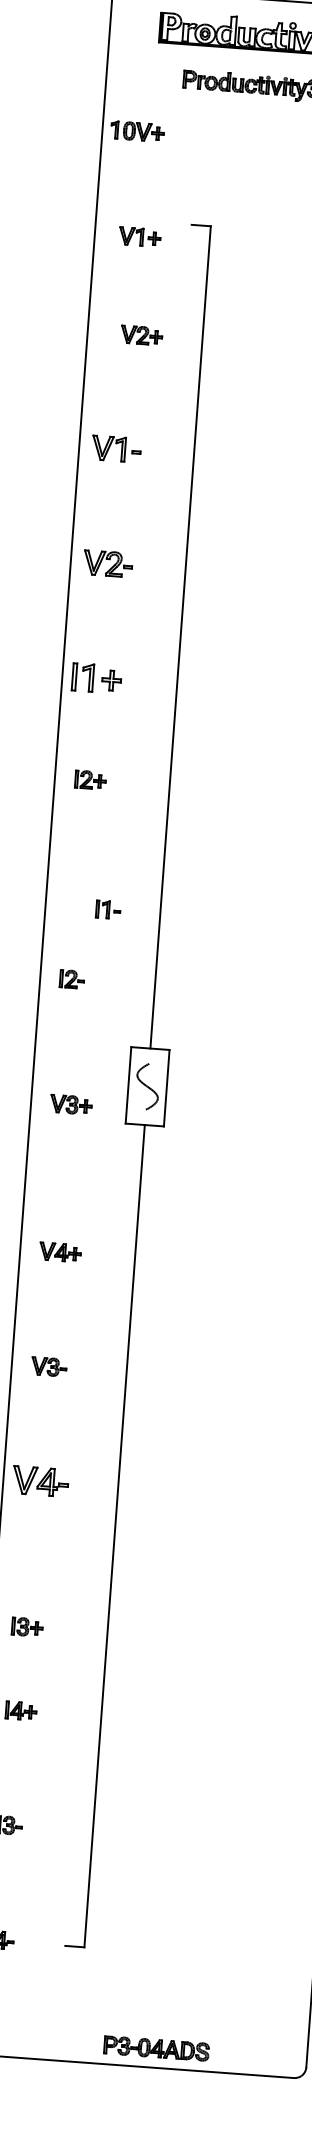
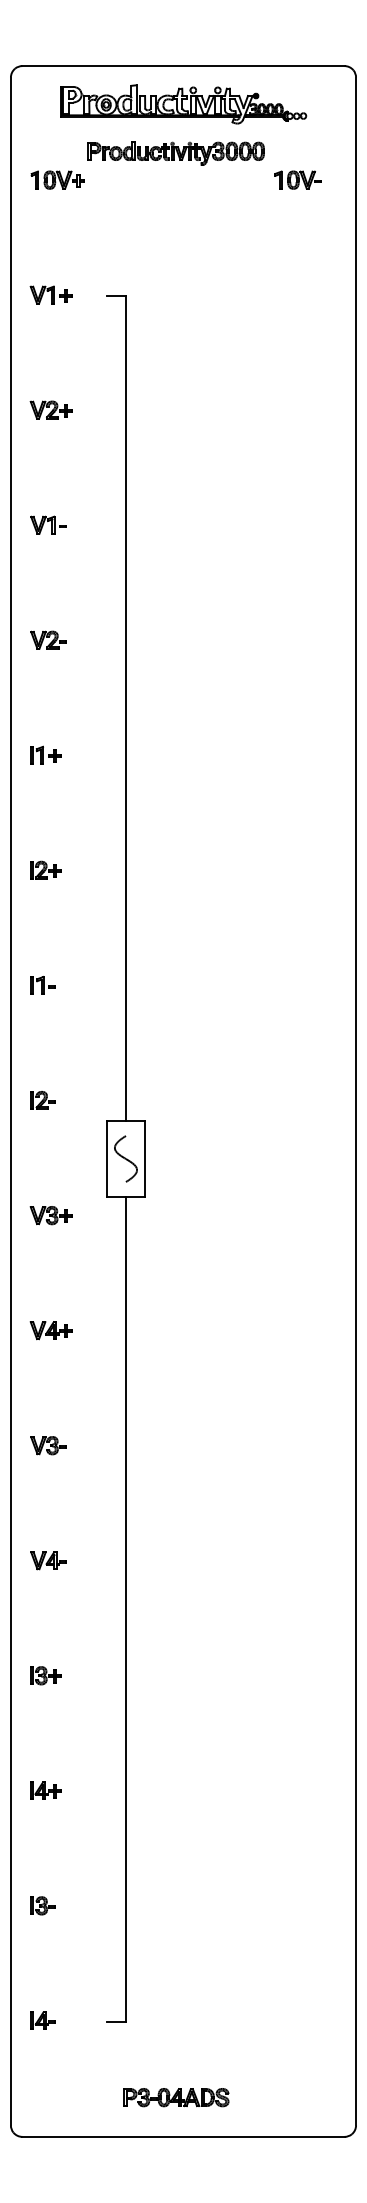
part: (137, 130) -> (57, 179), moved
part: (139, 236) -> (50, 294), moved
part: (141, 334) -> (50, 409), moved
part: (116, 448) -> (48, 524), size x0.71
part: (108, 562) -> (48, 639), size x0.71
part: (96, 677) -> (45, 754), size x0.62
part: (90, 779) -> (45, 869), moved
part: (107, 909) -> (42, 985), moved
part: (71, 979) -> (42, 1100), moved
part: (70, 1104) -> (50, 1215), moved
part: (40, 1481) -> (48, 1560), size x0.62
part: (27, 1626) -> (45, 1675), moved
part: (156, 2048) -> (176, 2097), moved

